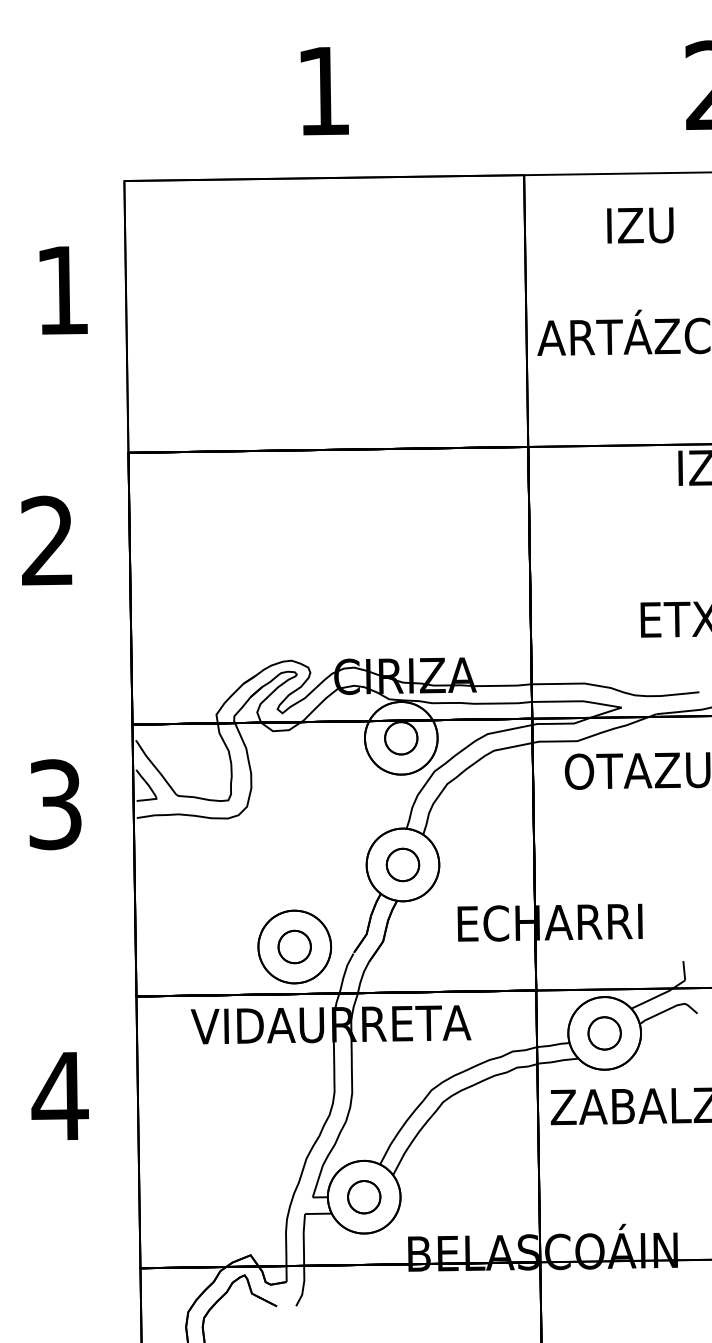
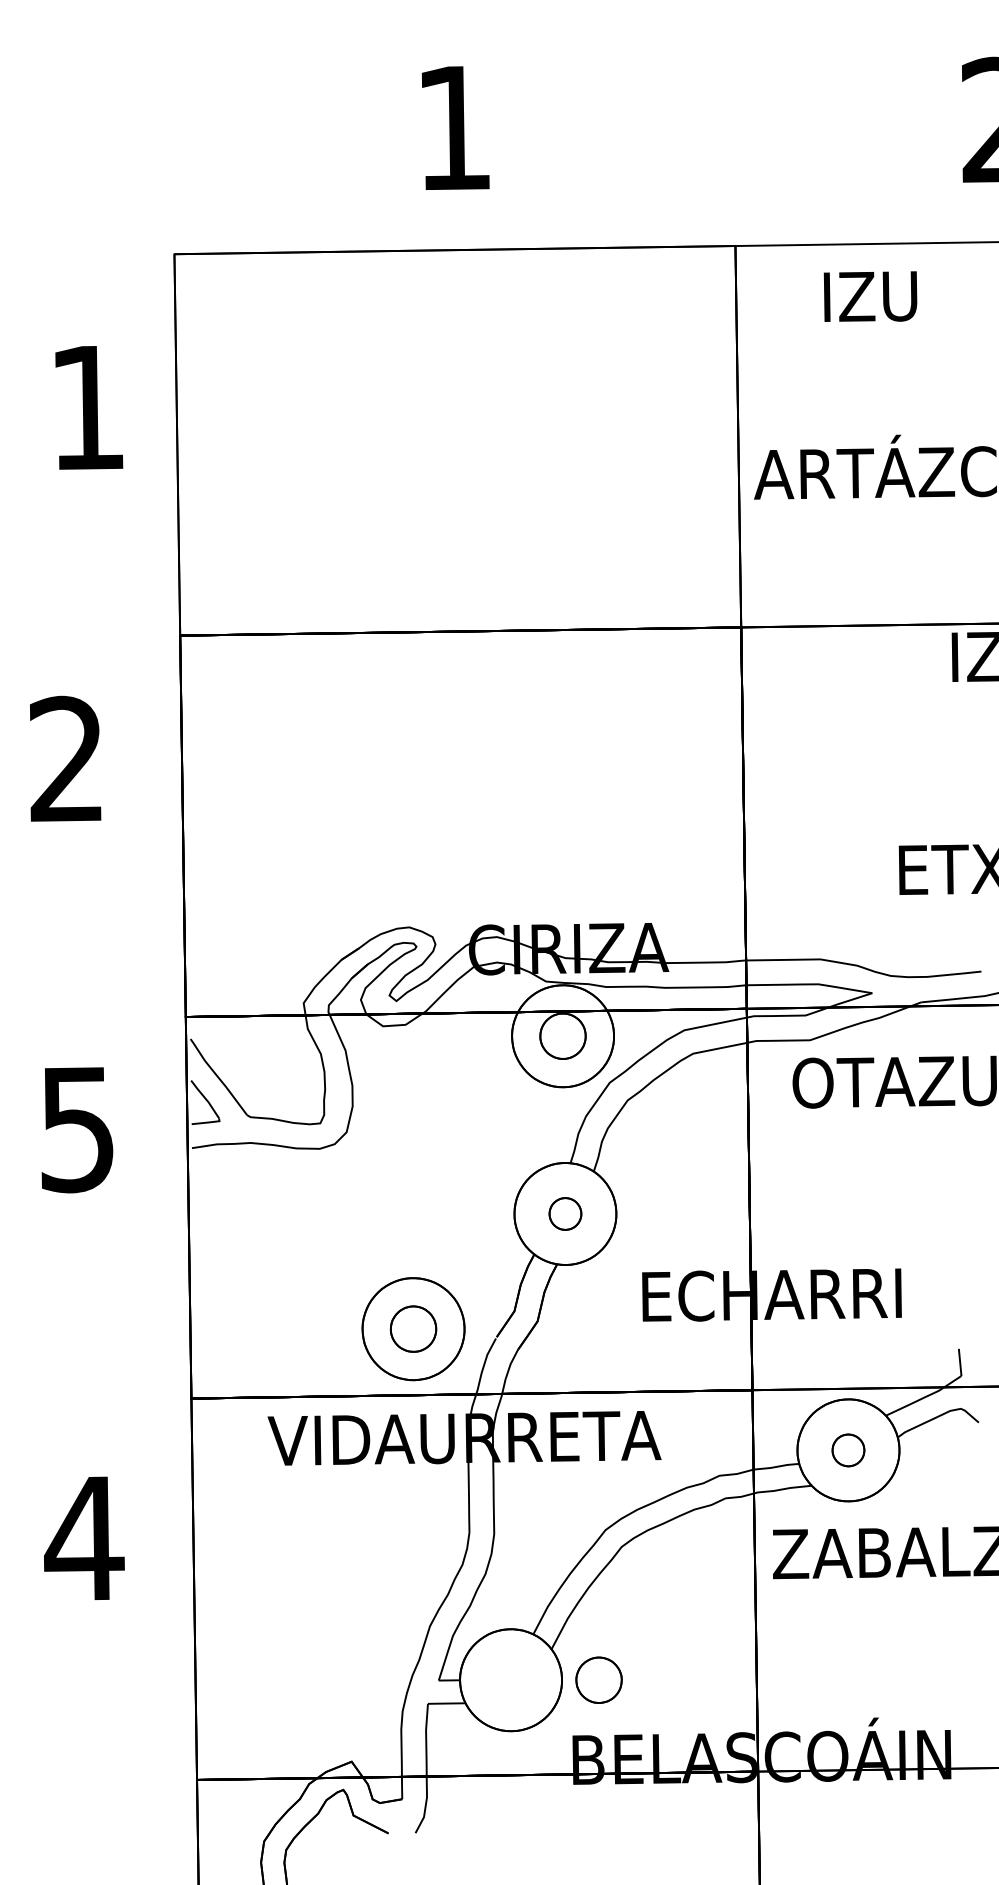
text: (640, 225) -> (870, 296), moved
text: (55, 804) -> (77, 1128), 3 -> 5
part: (403, 864) -> (565, 1213), size x0.7
part: (604, 1033) -> (848, 1450), size x0.7
part: (363, 1196) -> (598, 1679), moved

